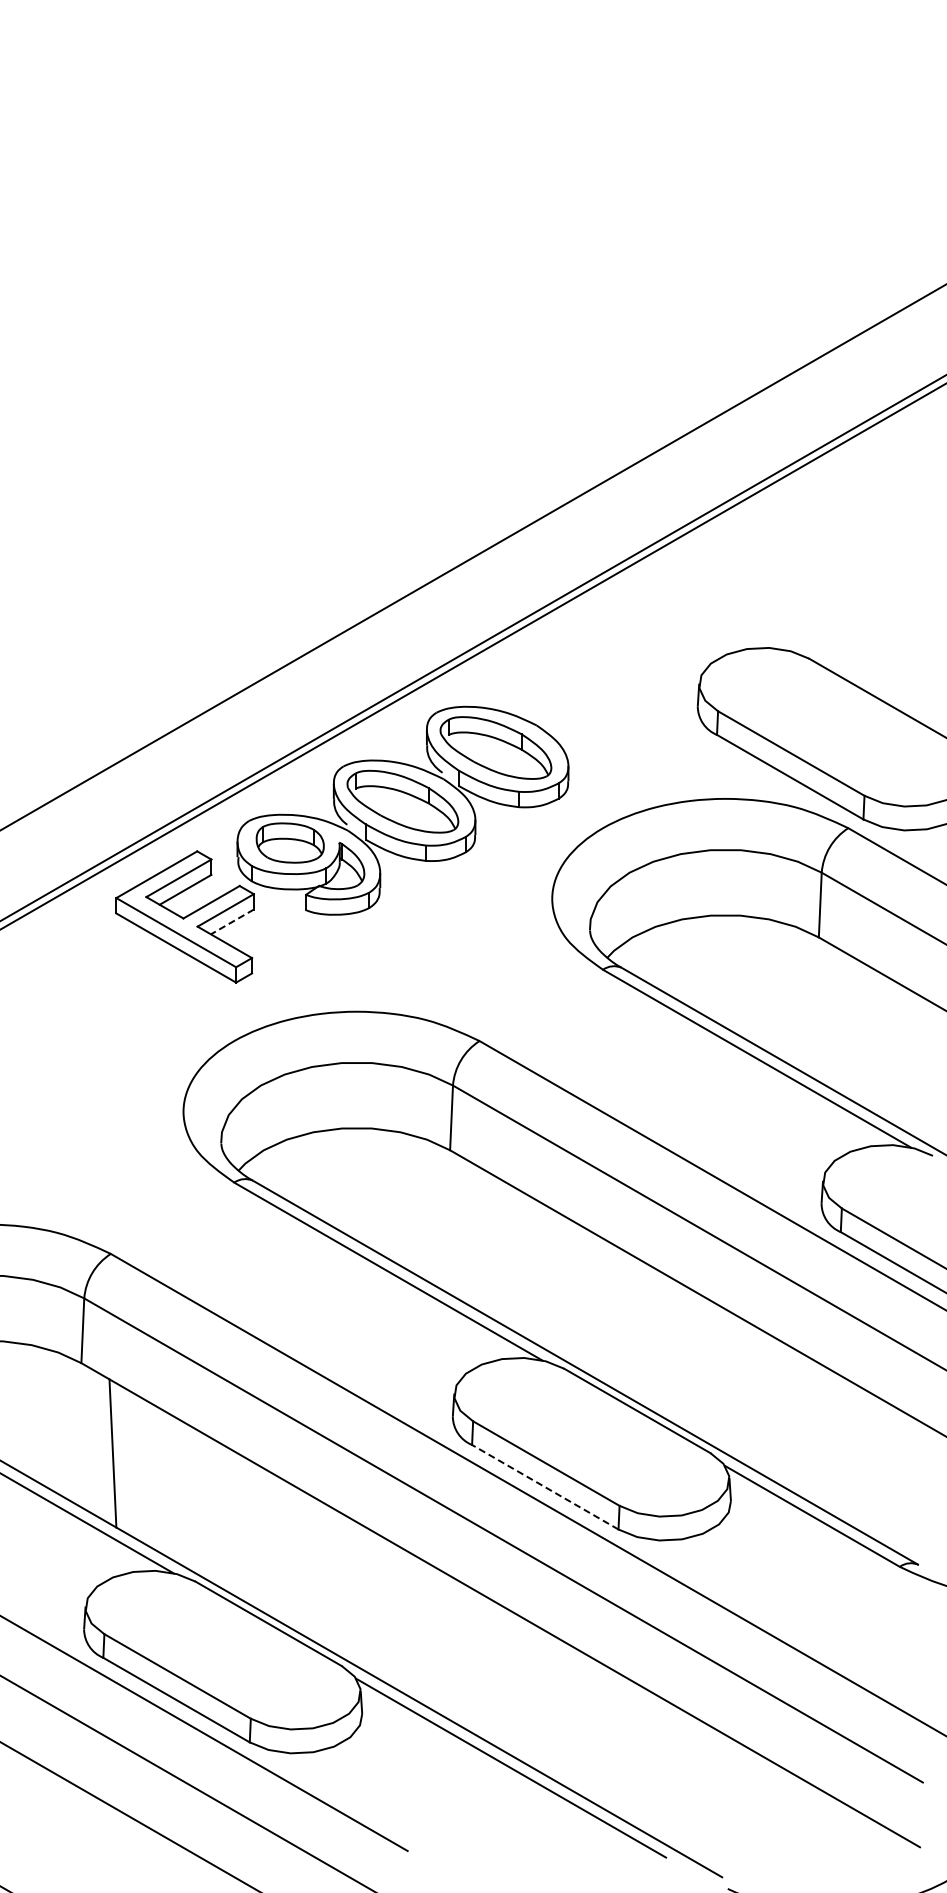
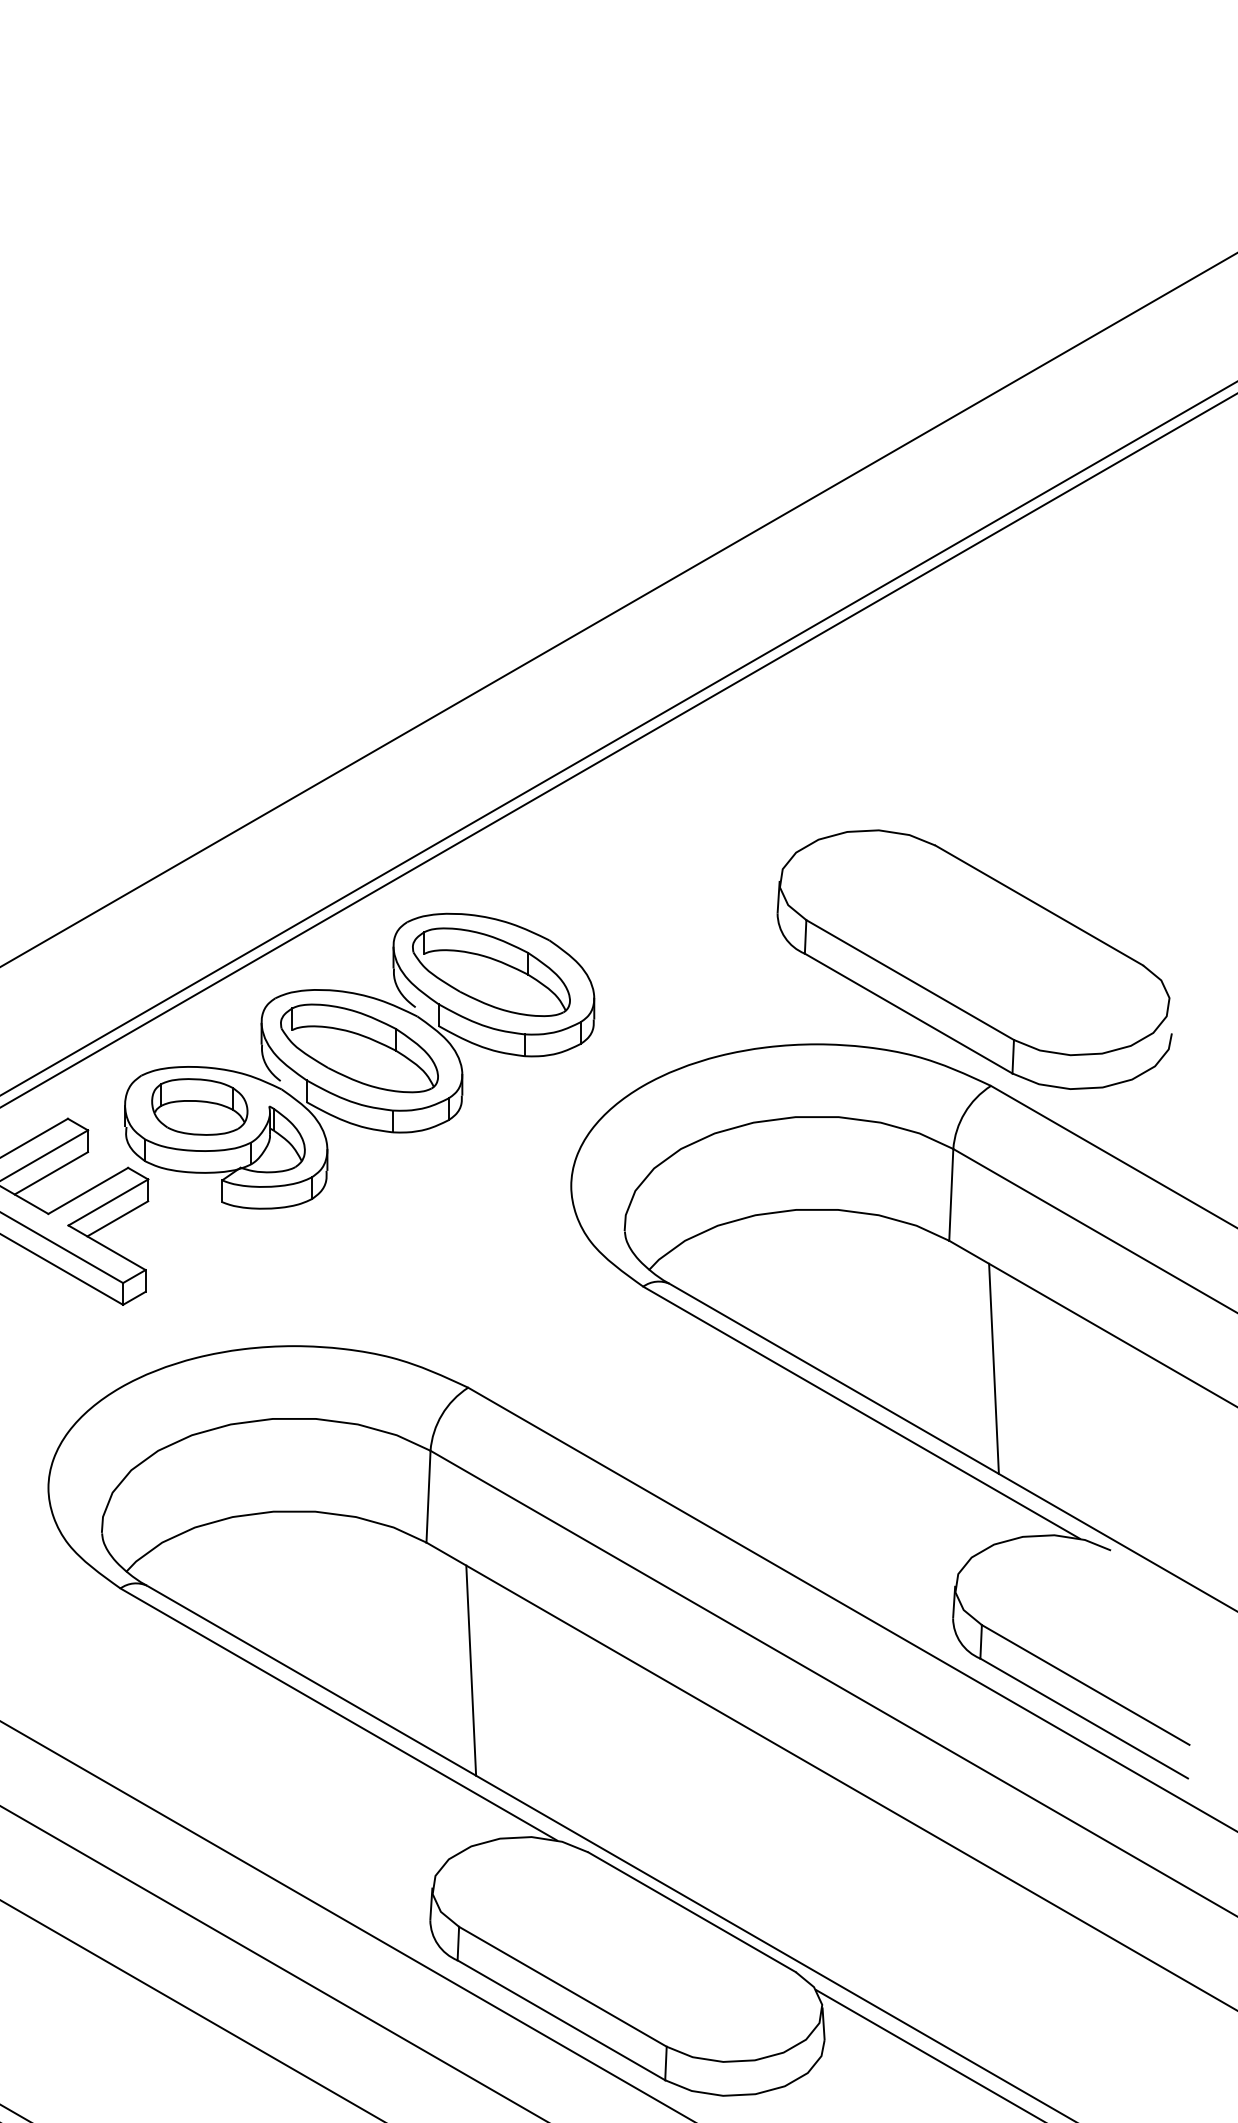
line: (232, 921) -> (117, 1218), dashed -> solid
line: (849, 1027) -> (992, 1368), added
line: (481, 1240) -> (470, 1670), added
line: (545, 1487) -> (561, 2020), dashed -> solid

